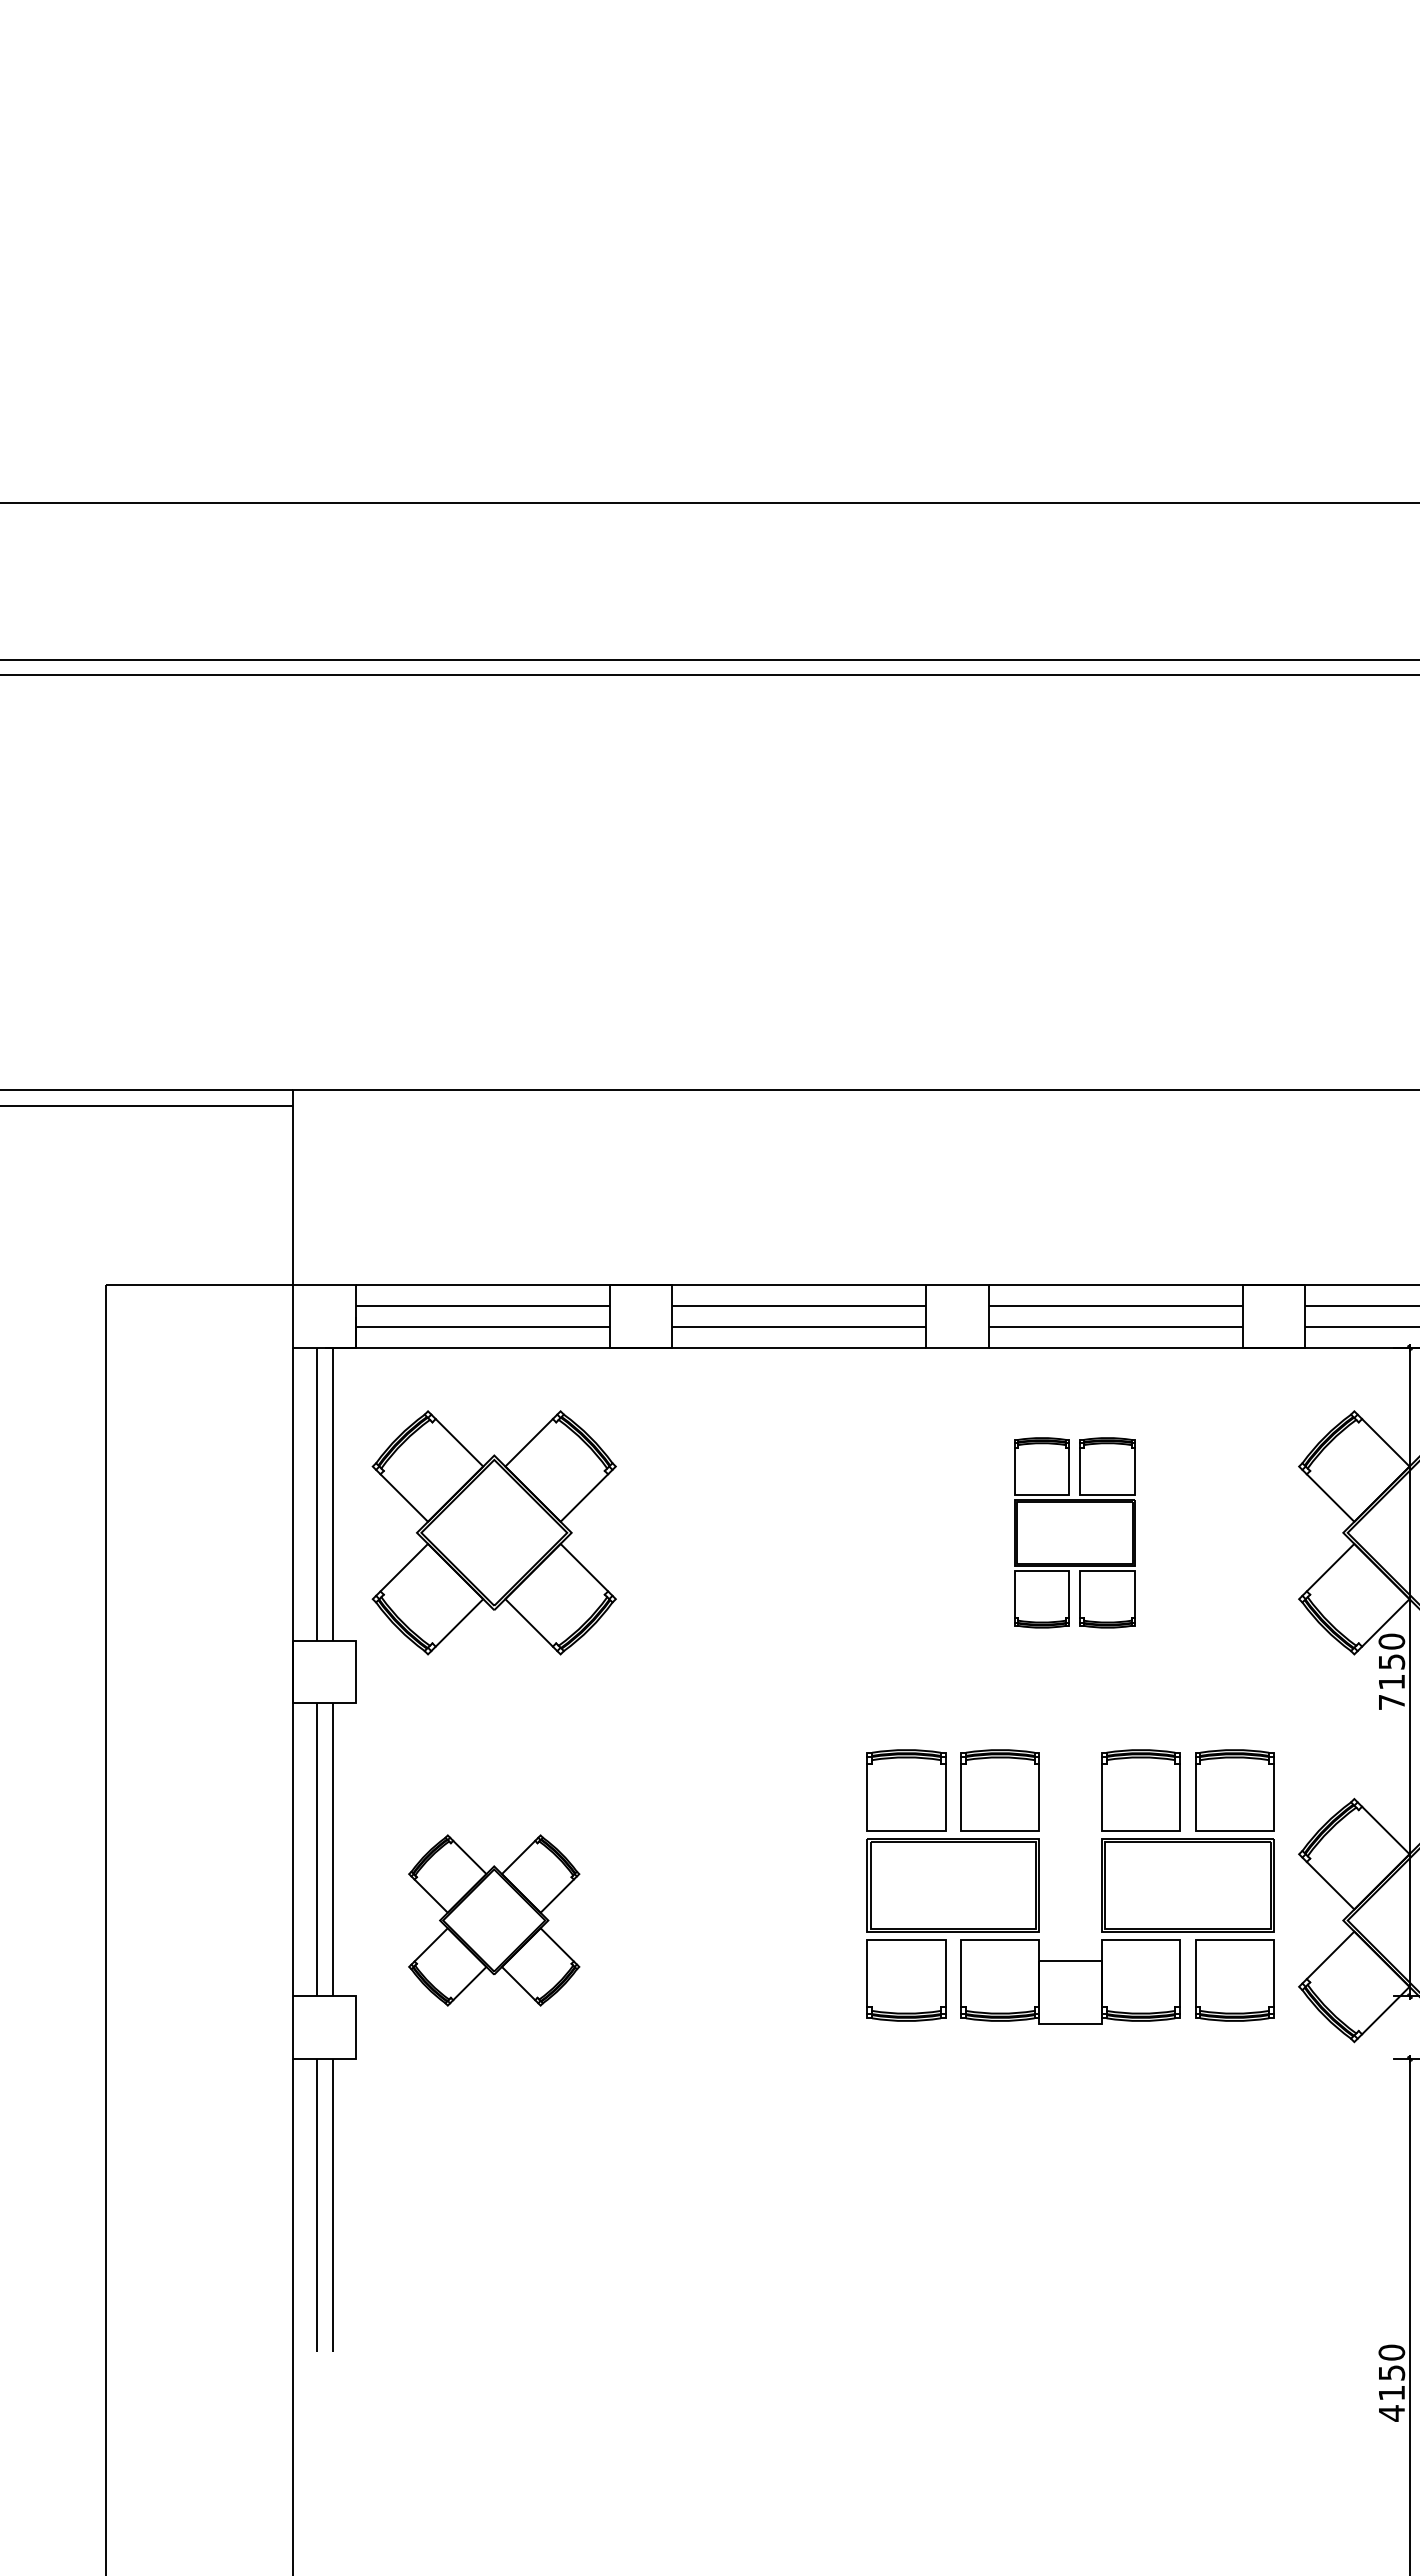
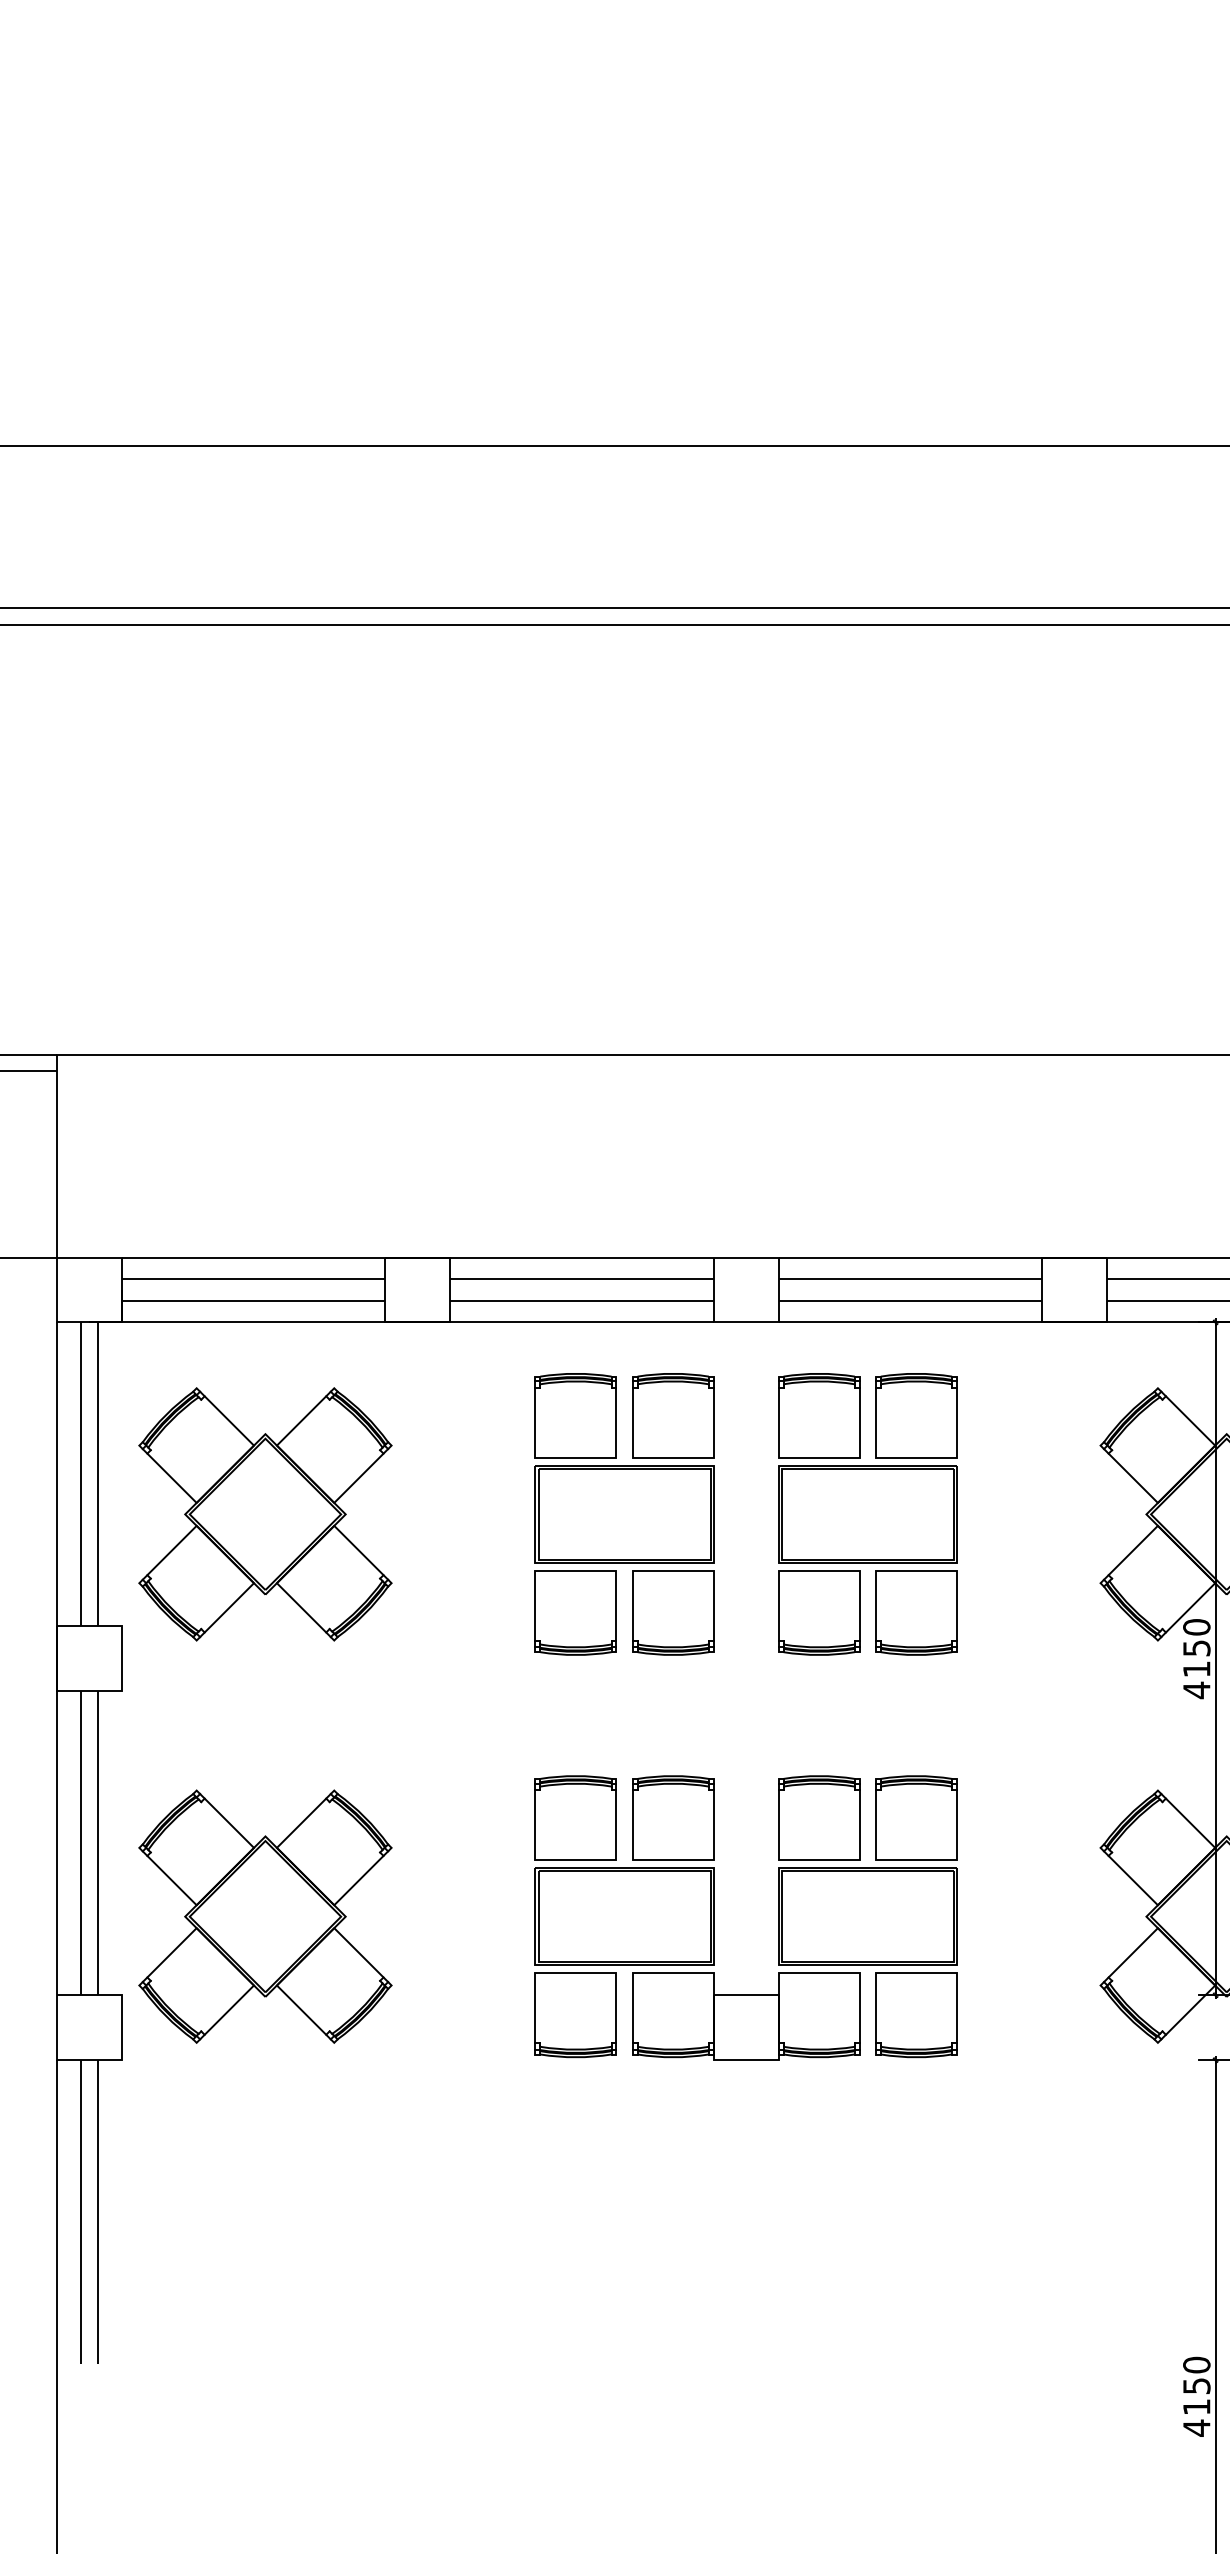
part: (839, 1532) -> (623, 1514), added
part: (1074, 1532) -> (867, 1514), size x1.43
text: (1391, 1702) -> (1196, 1690), 7150 -> 4150
part: (1039, 1886) -> (713, 1917), moved
part: (493, 1920) -> (264, 1916), size x1.43

